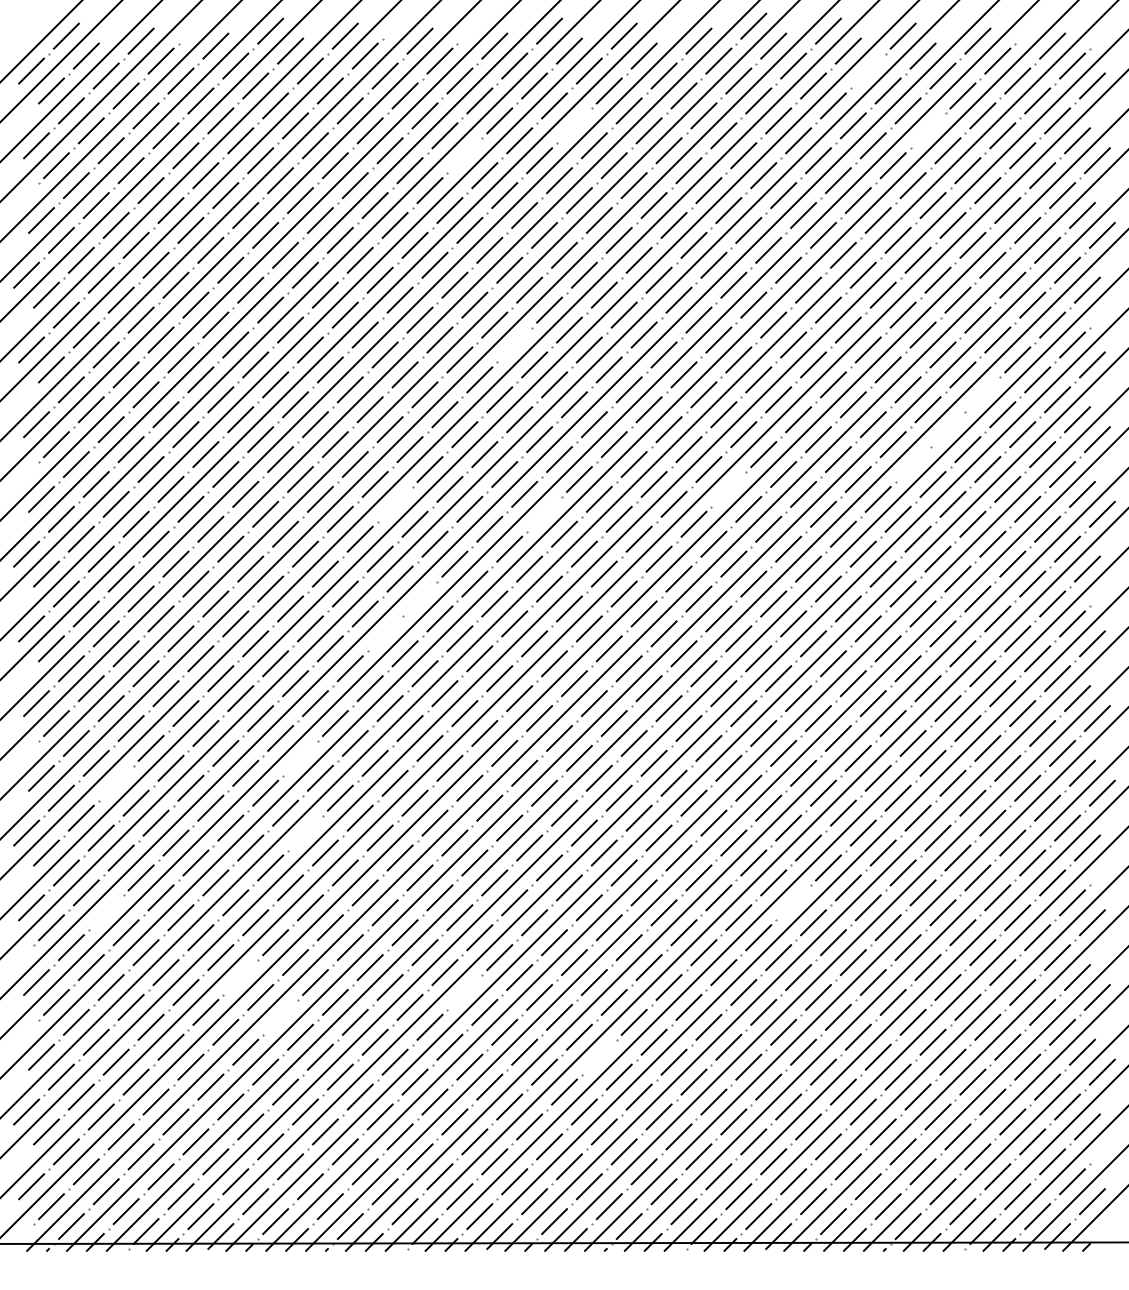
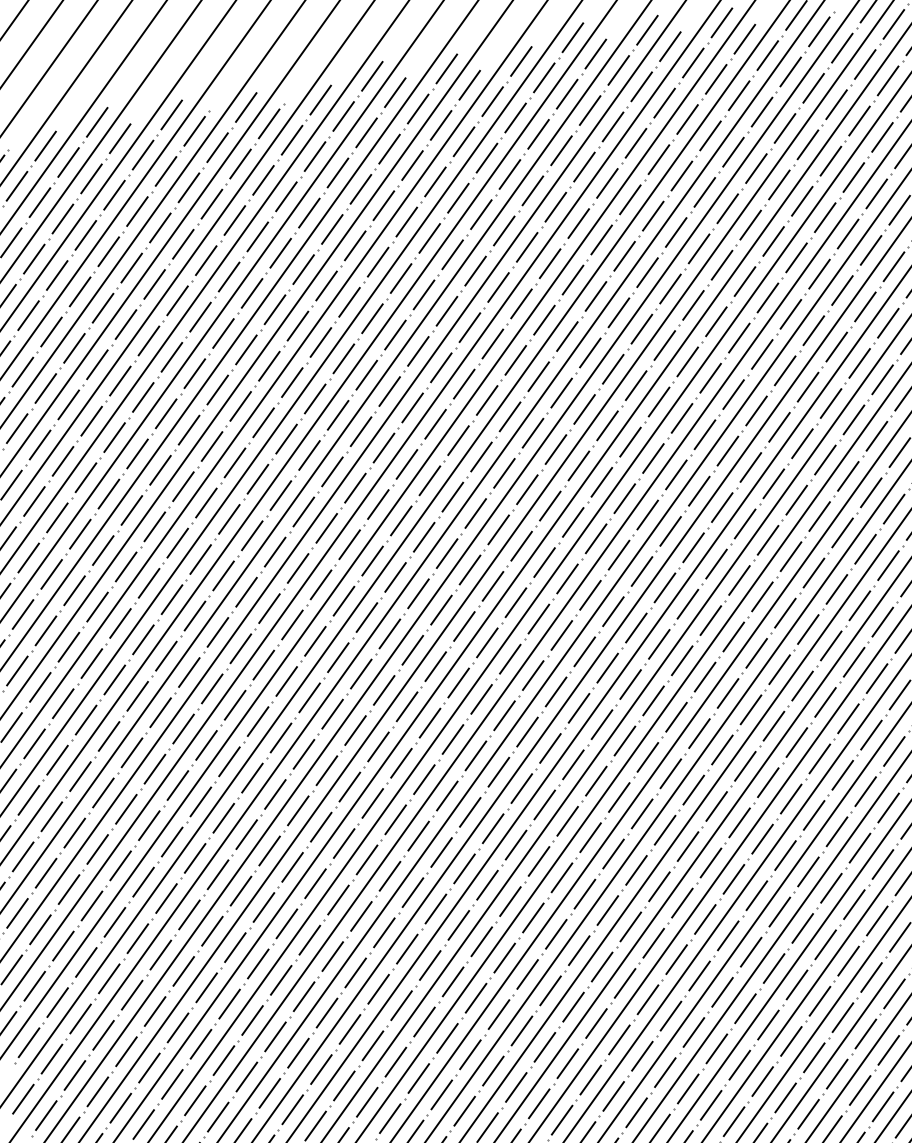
line: (867, 70) -> (692, 62), added
line: (574, 125) -> (412, 165), added
line: (927, 130) -> (761, 111), added
line: (464, 155) -> (308, 212), added
line: (514, 344) -> (389, 391), added
line: (982, 394) -> (859, 363), added
line: (947, 429) -> (830, 403), added
line: (912, 464) -> (801, 443), added
line: (728, 488) -> (624, 497), added
line: (394, 503) -> (297, 567), added
line: (544, 513) -> (446, 552), added
line: (419, 598) -> (337, 657), added
line: (384, 633) -> (308, 697), added
line: (300, 757) -> (246, 833), added
line: (115, 782) -> (68, 888), added
line: (305, 832) -> (263, 906), added
line: (793, 902) -> (756, 895), added
line: (105, 912) -> (79, 1018), added
line: (240, 977) -> (223, 1060), added
line: (464, 992) -> (447, 1038), added
line: (280, 1016) -> (269, 1092), added
line: (598, 1056) -> (589, 1079), added

